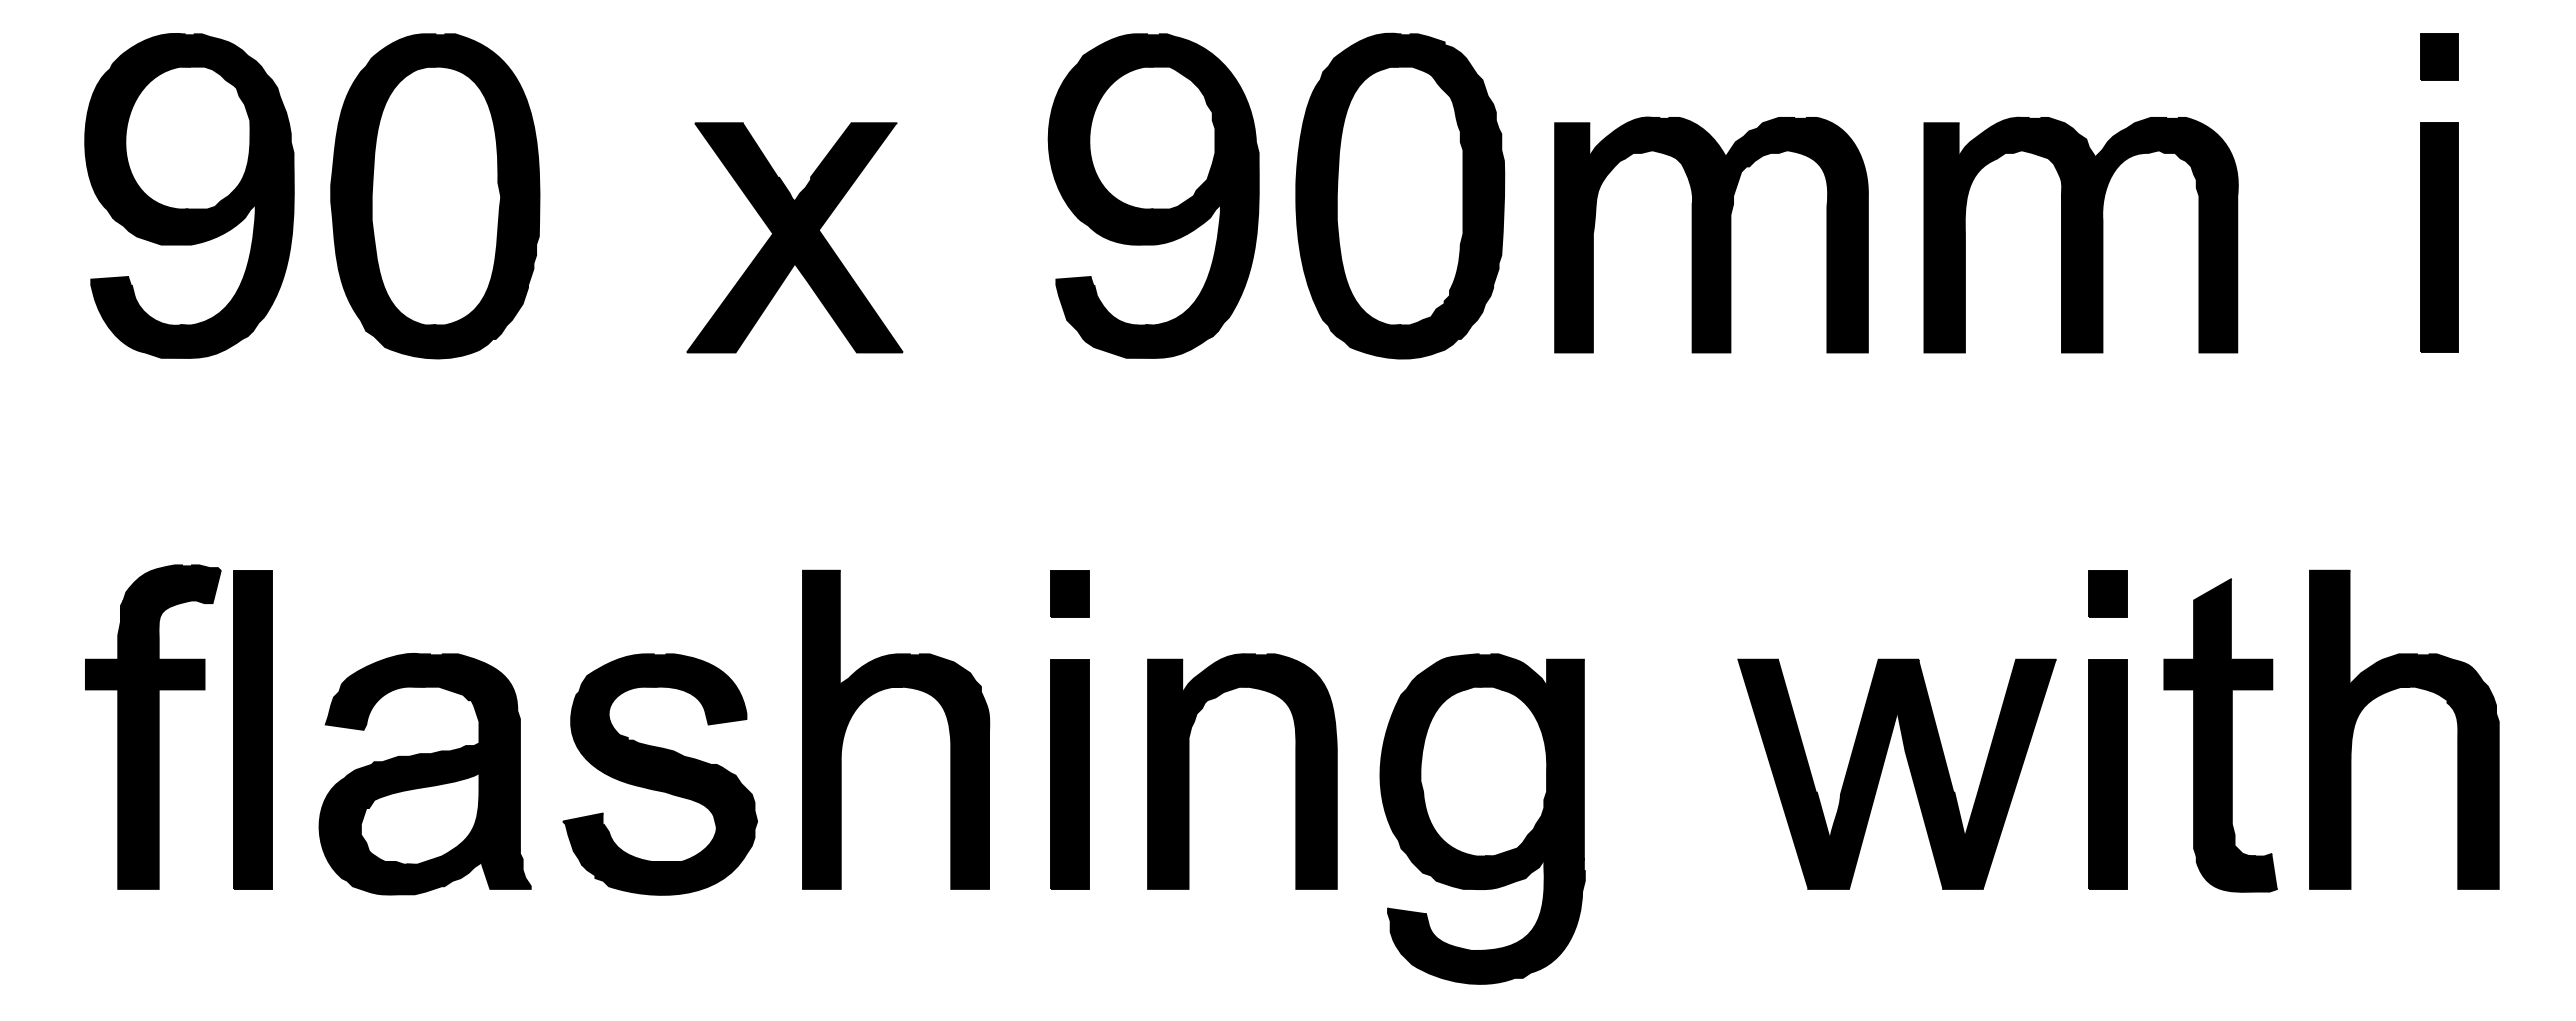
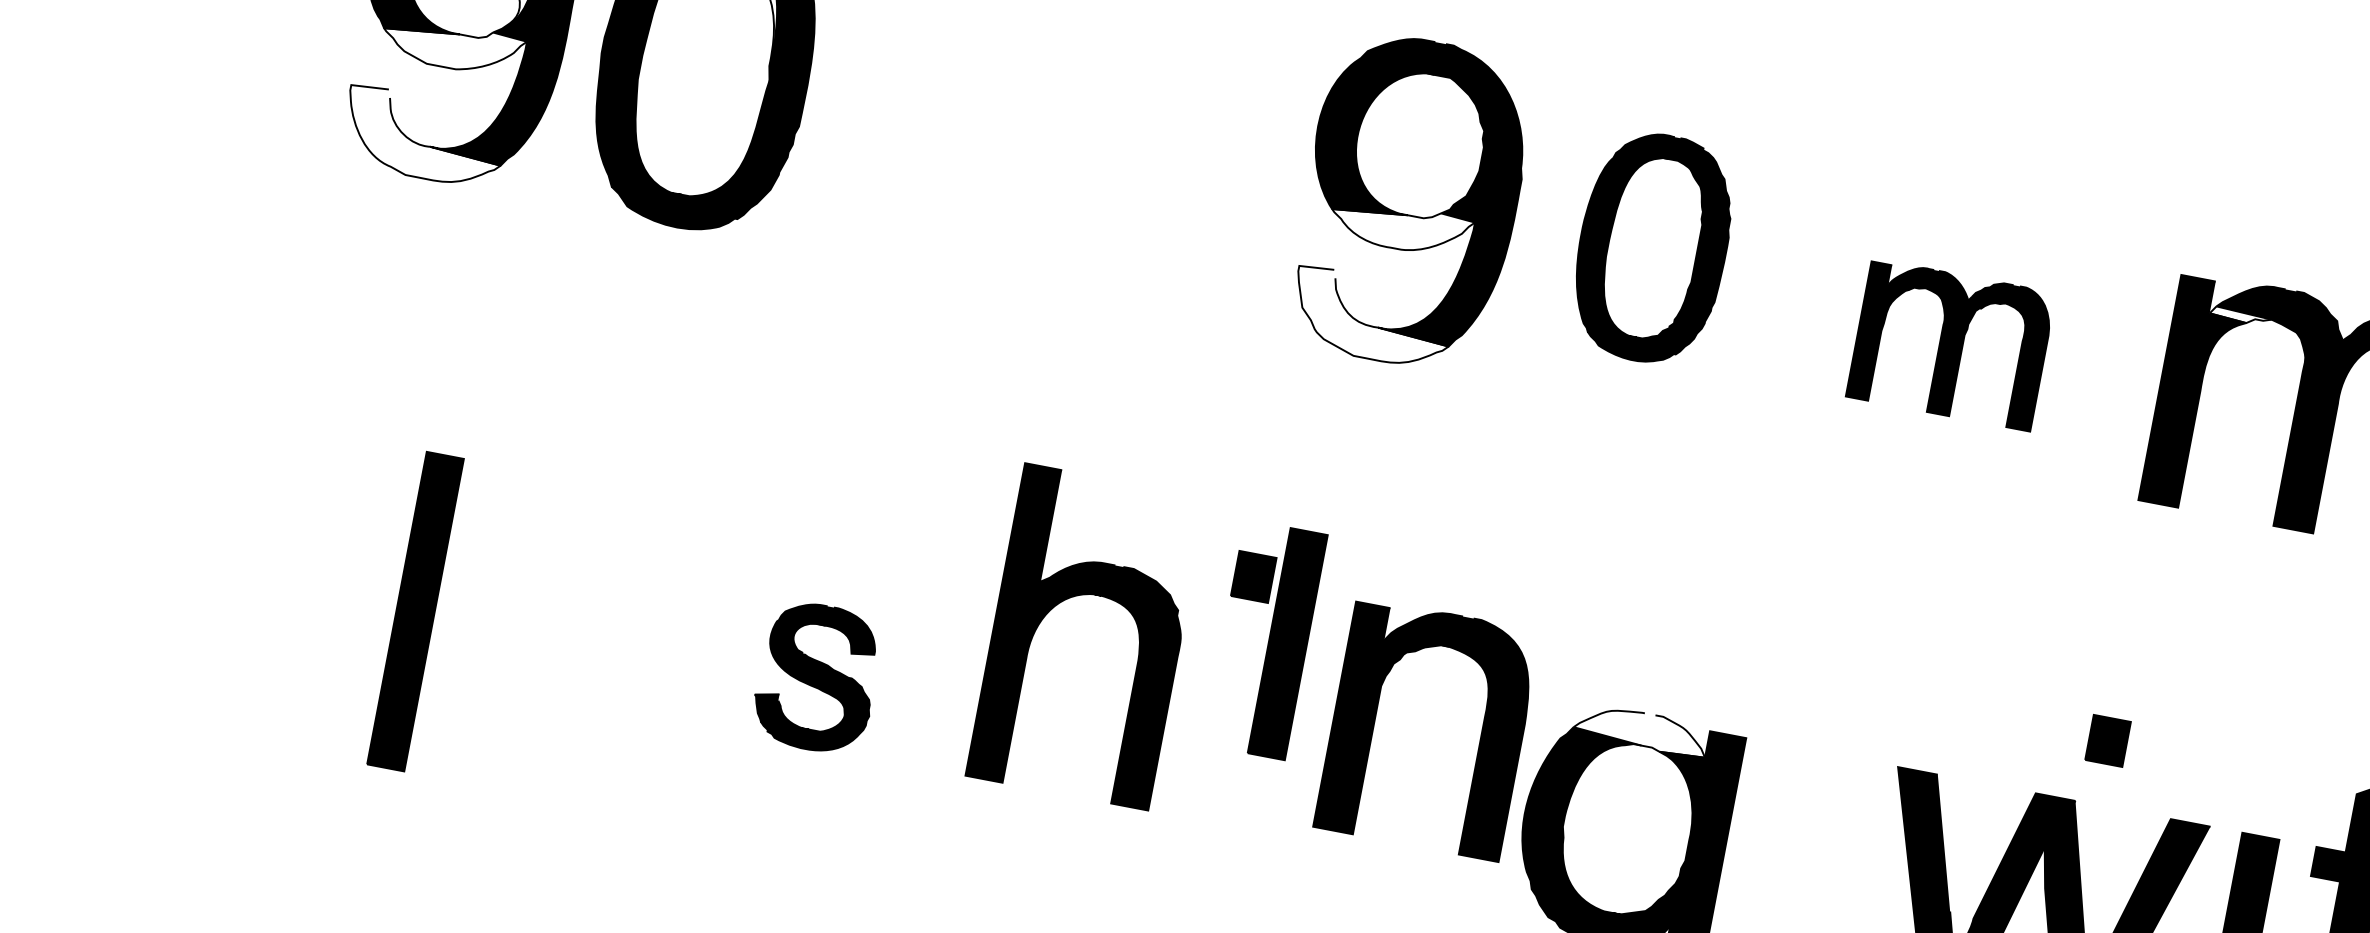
fill: (1990, 152) -> (2240, 316), removed
part: (1400, 195) -> (1653, 247), size x0.7
fill: (183, 222) -> (452, 46), removed
fill: (1148, 222) -> (1400, 227), removed
part: (1711, 234) -> (1951, 344), size x0.6
part: (794, 237) -> (1049, 175), removed
fill: (172, 316) -> (424, 136), removed
fill: (1137, 316) -> (1372, 317), removed
part: (2107, 593) -> (2107, 740), moved
fill: (1479, 671) -> (1641, 730), removed
part: (883, 690) -> (1081, 595), moved
part: (153, 726) -> (328, 535), removed
part: (252, 729) -> (415, 611), moved
part: (1189, 771) -> (1375, 719), moved
part: (424, 774) -> (585, 633), removed
part: (659, 774) -> (816, 677), size x0.6
part: (1069, 774) -> (1287, 644), moved

